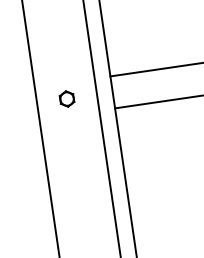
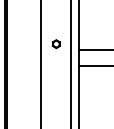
part: (67, 99) -> (56, 44), moved

